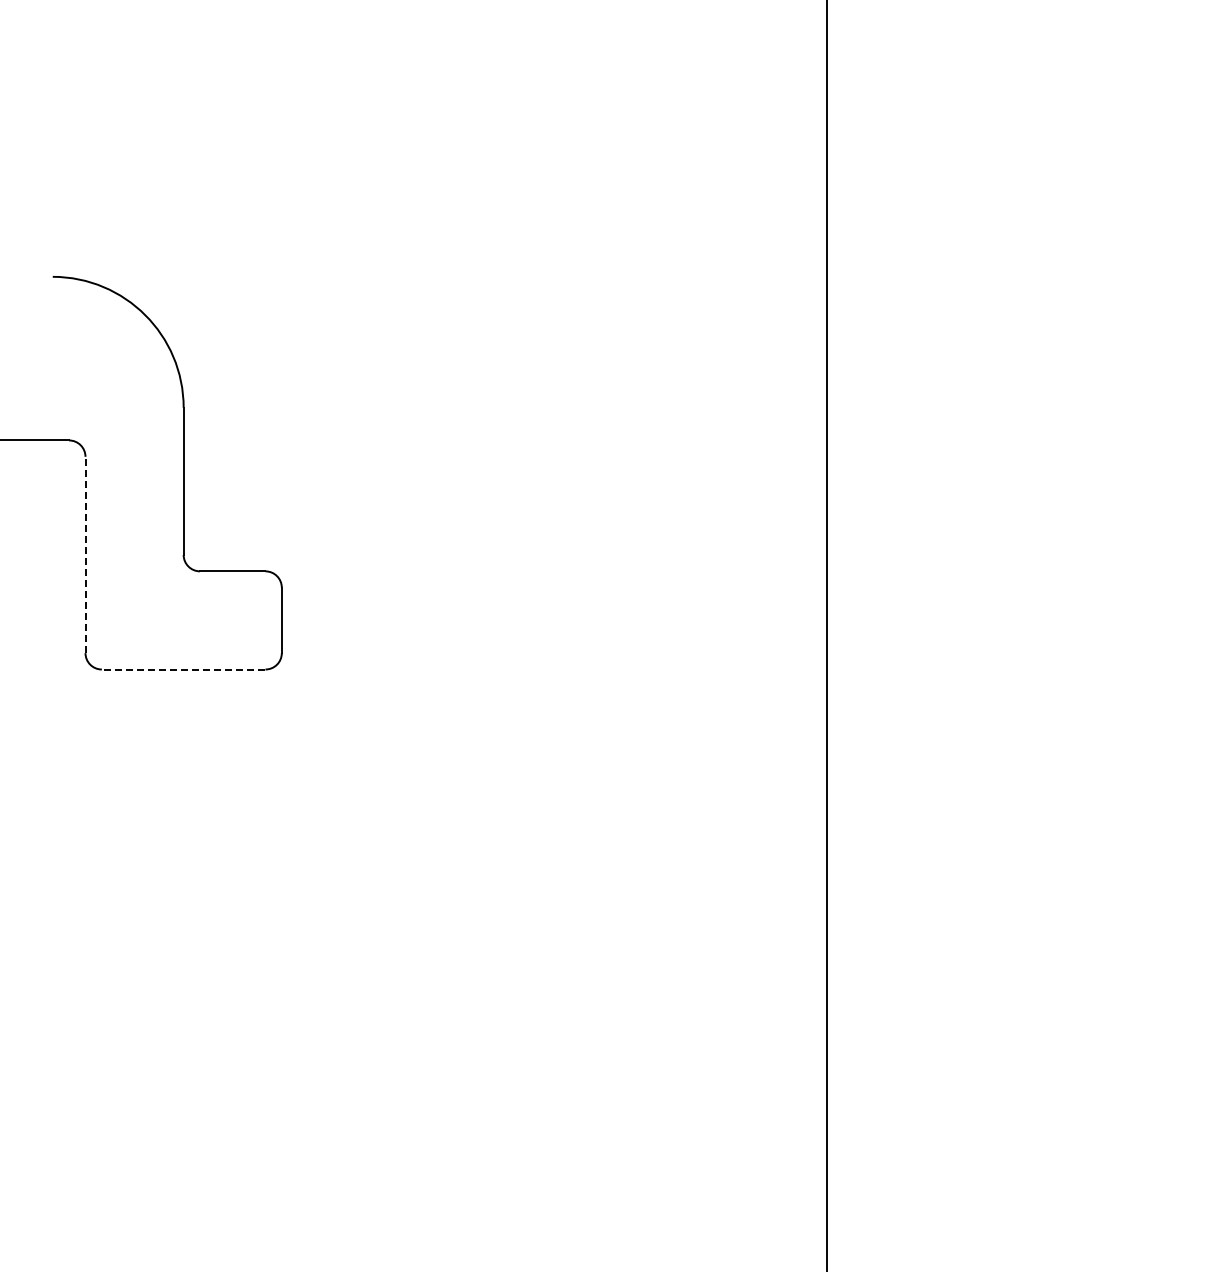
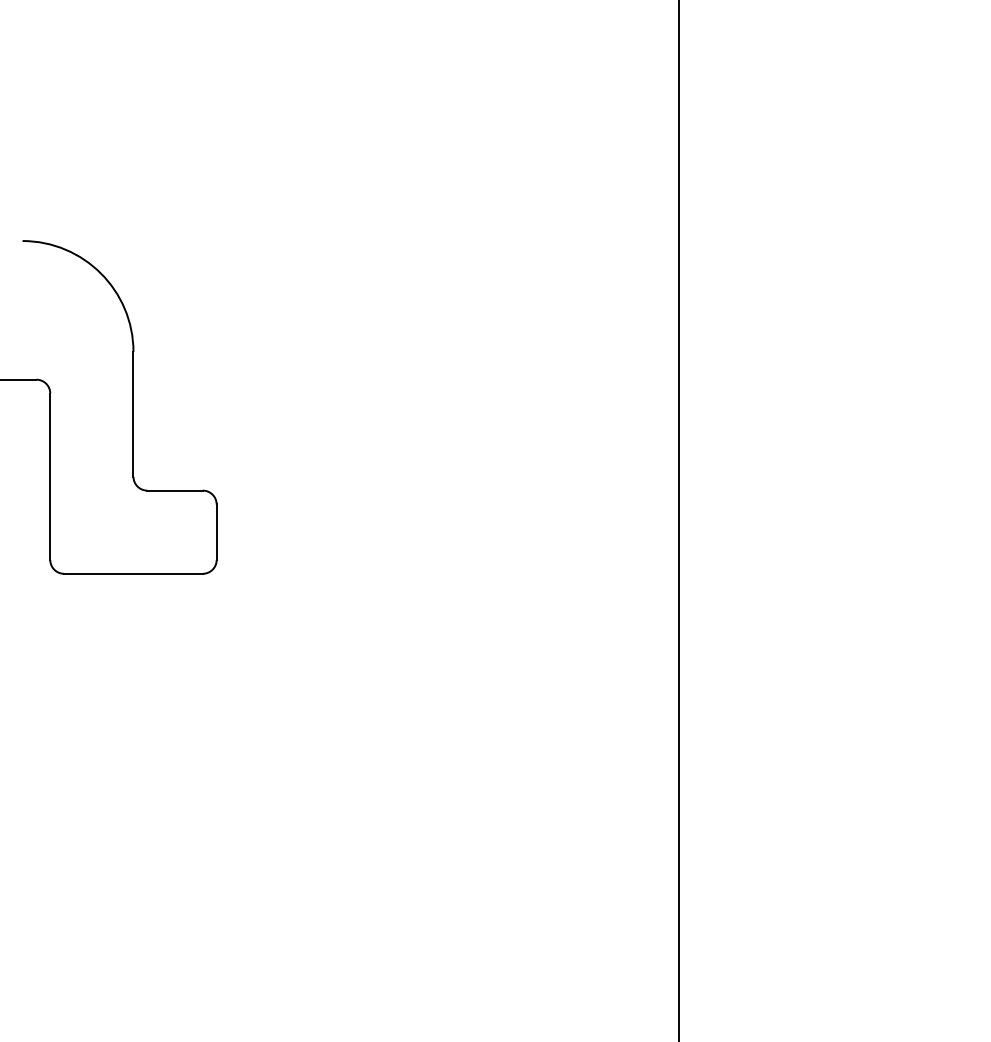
line: (85, 554) -> (50, 476), dashed -> solid
line: (183, 669) -> (133, 573), dashed -> solid

